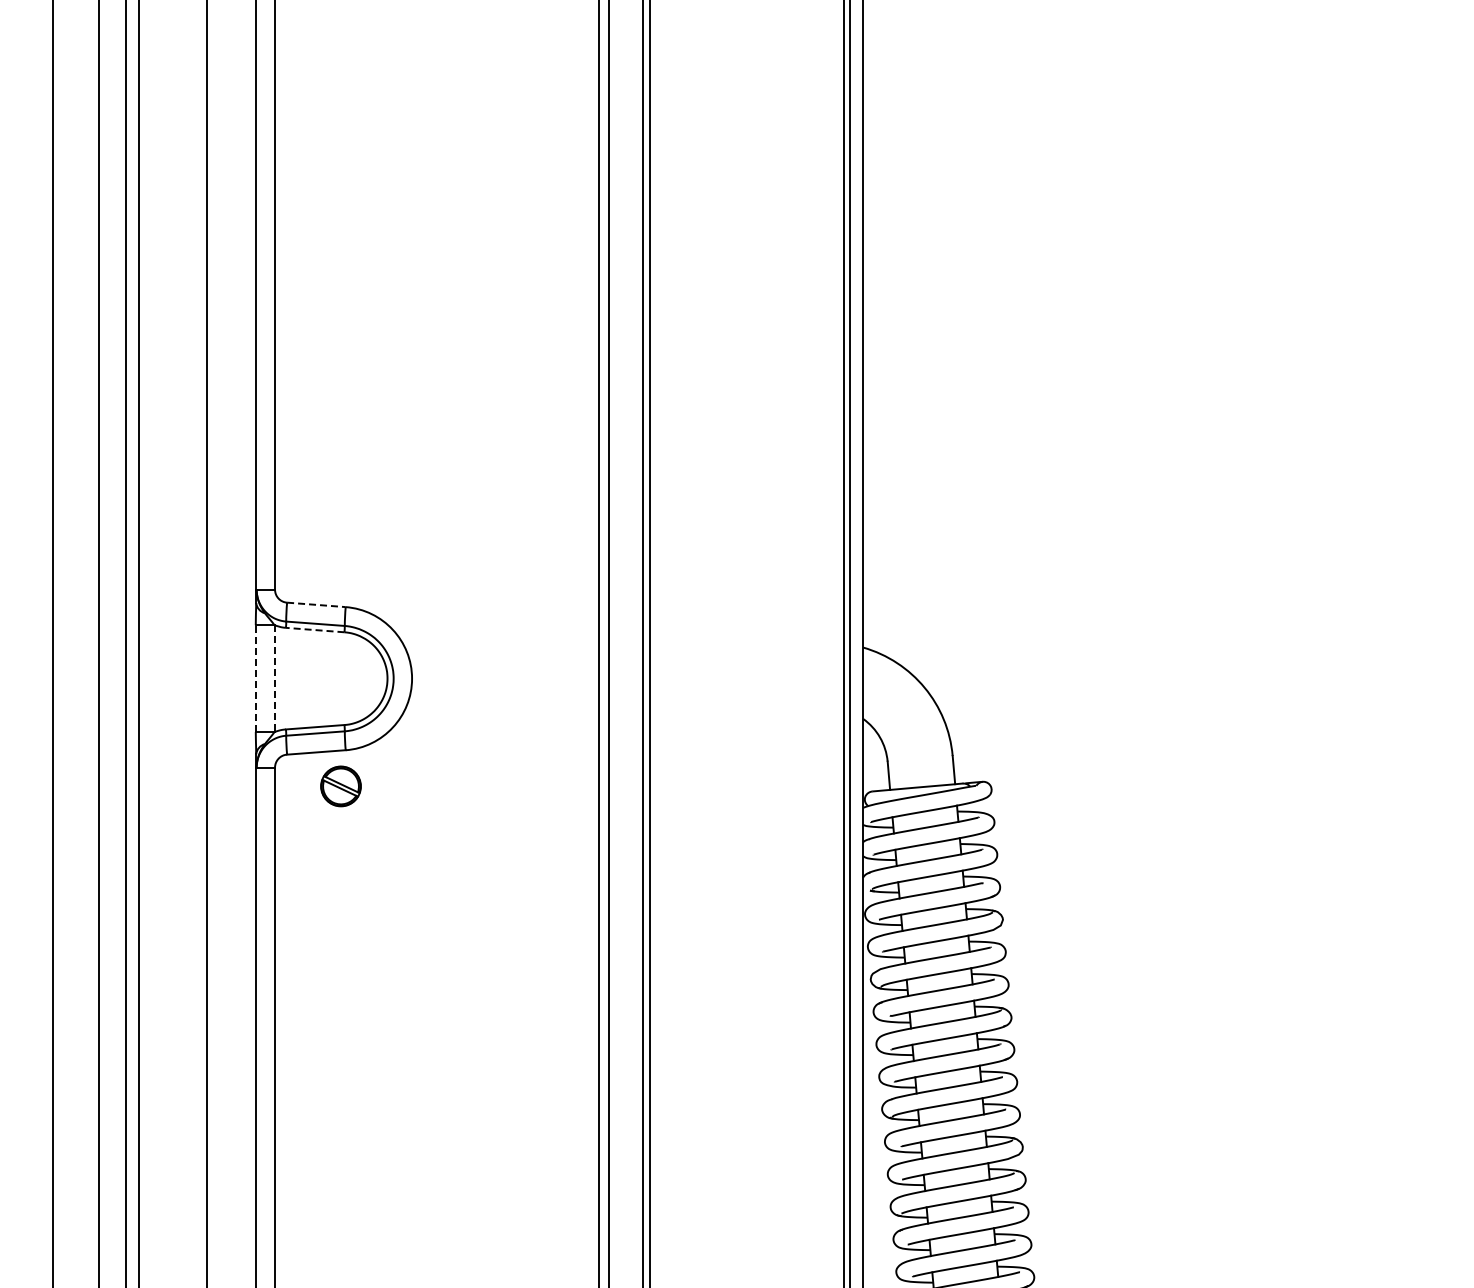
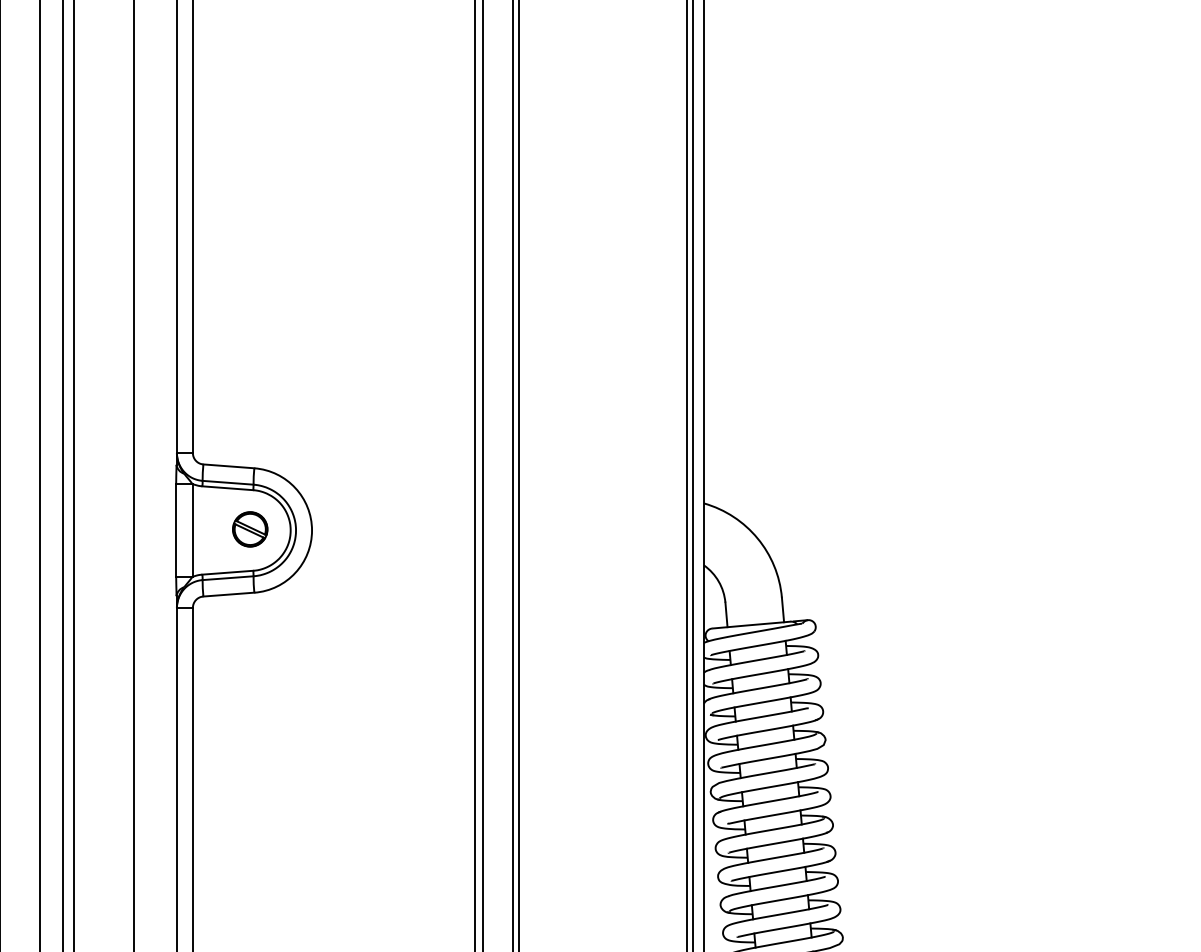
line: (316, 604) -> (228, 466), dashed -> solid
line: (314, 630) -> (227, 488), dashed -> solid
line: (255, 678) -> (175, 530), dashed -> solid
line: (274, 679) -> (192, 531), dashed -> solid
part: (340, 786) -> (249, 529), moved

